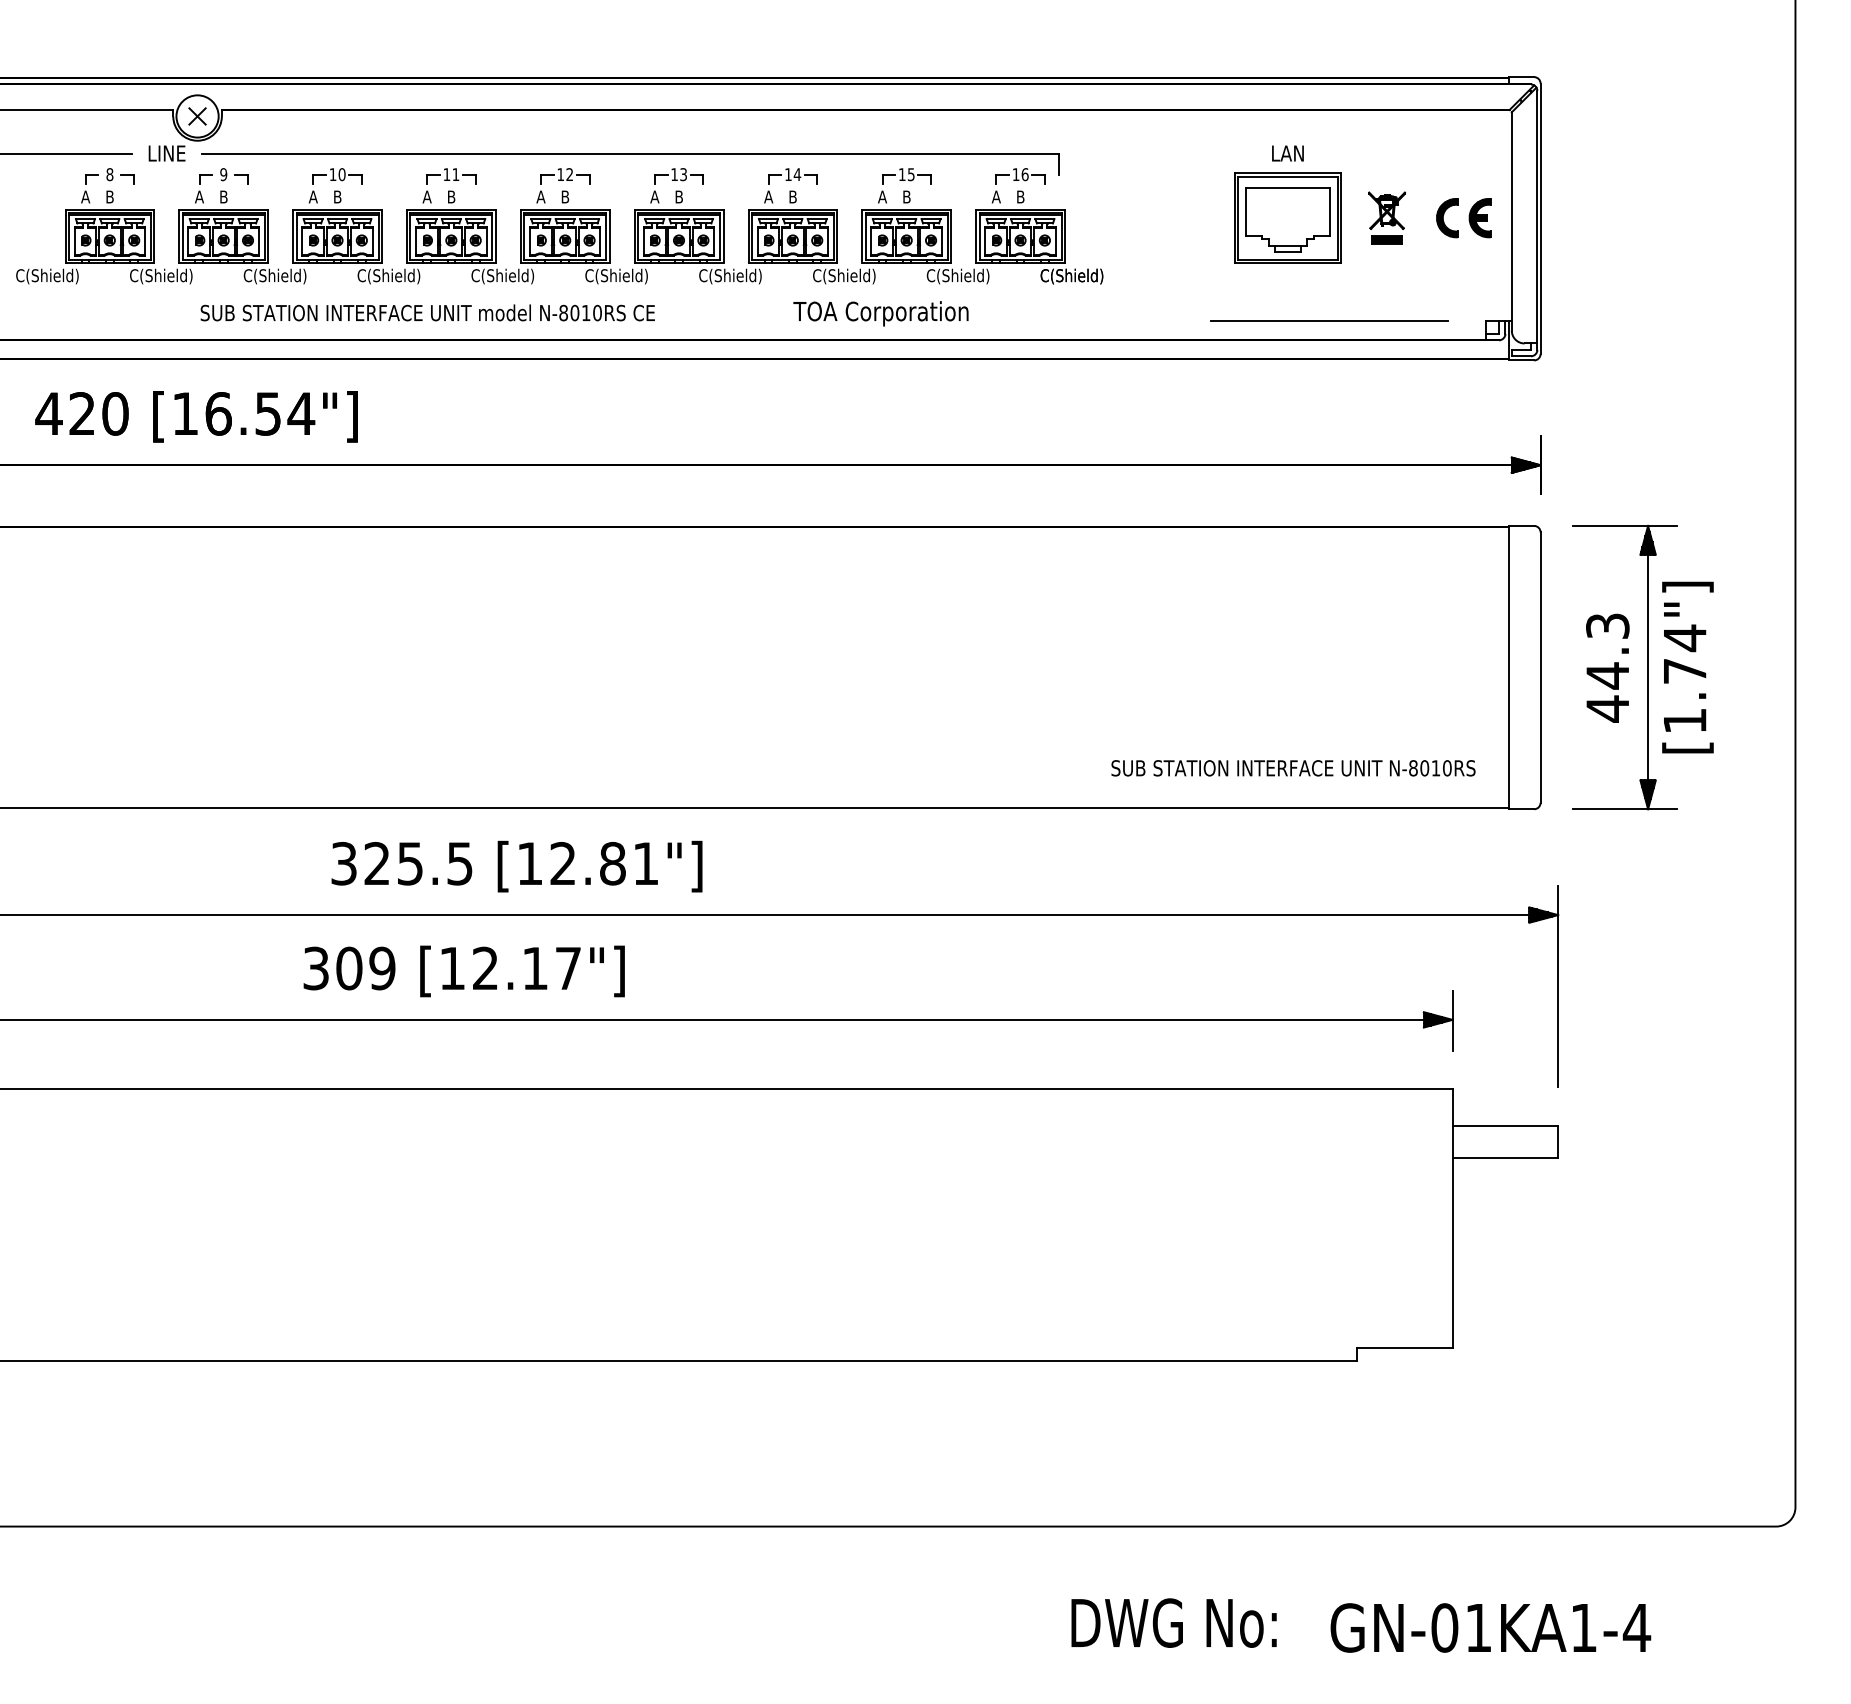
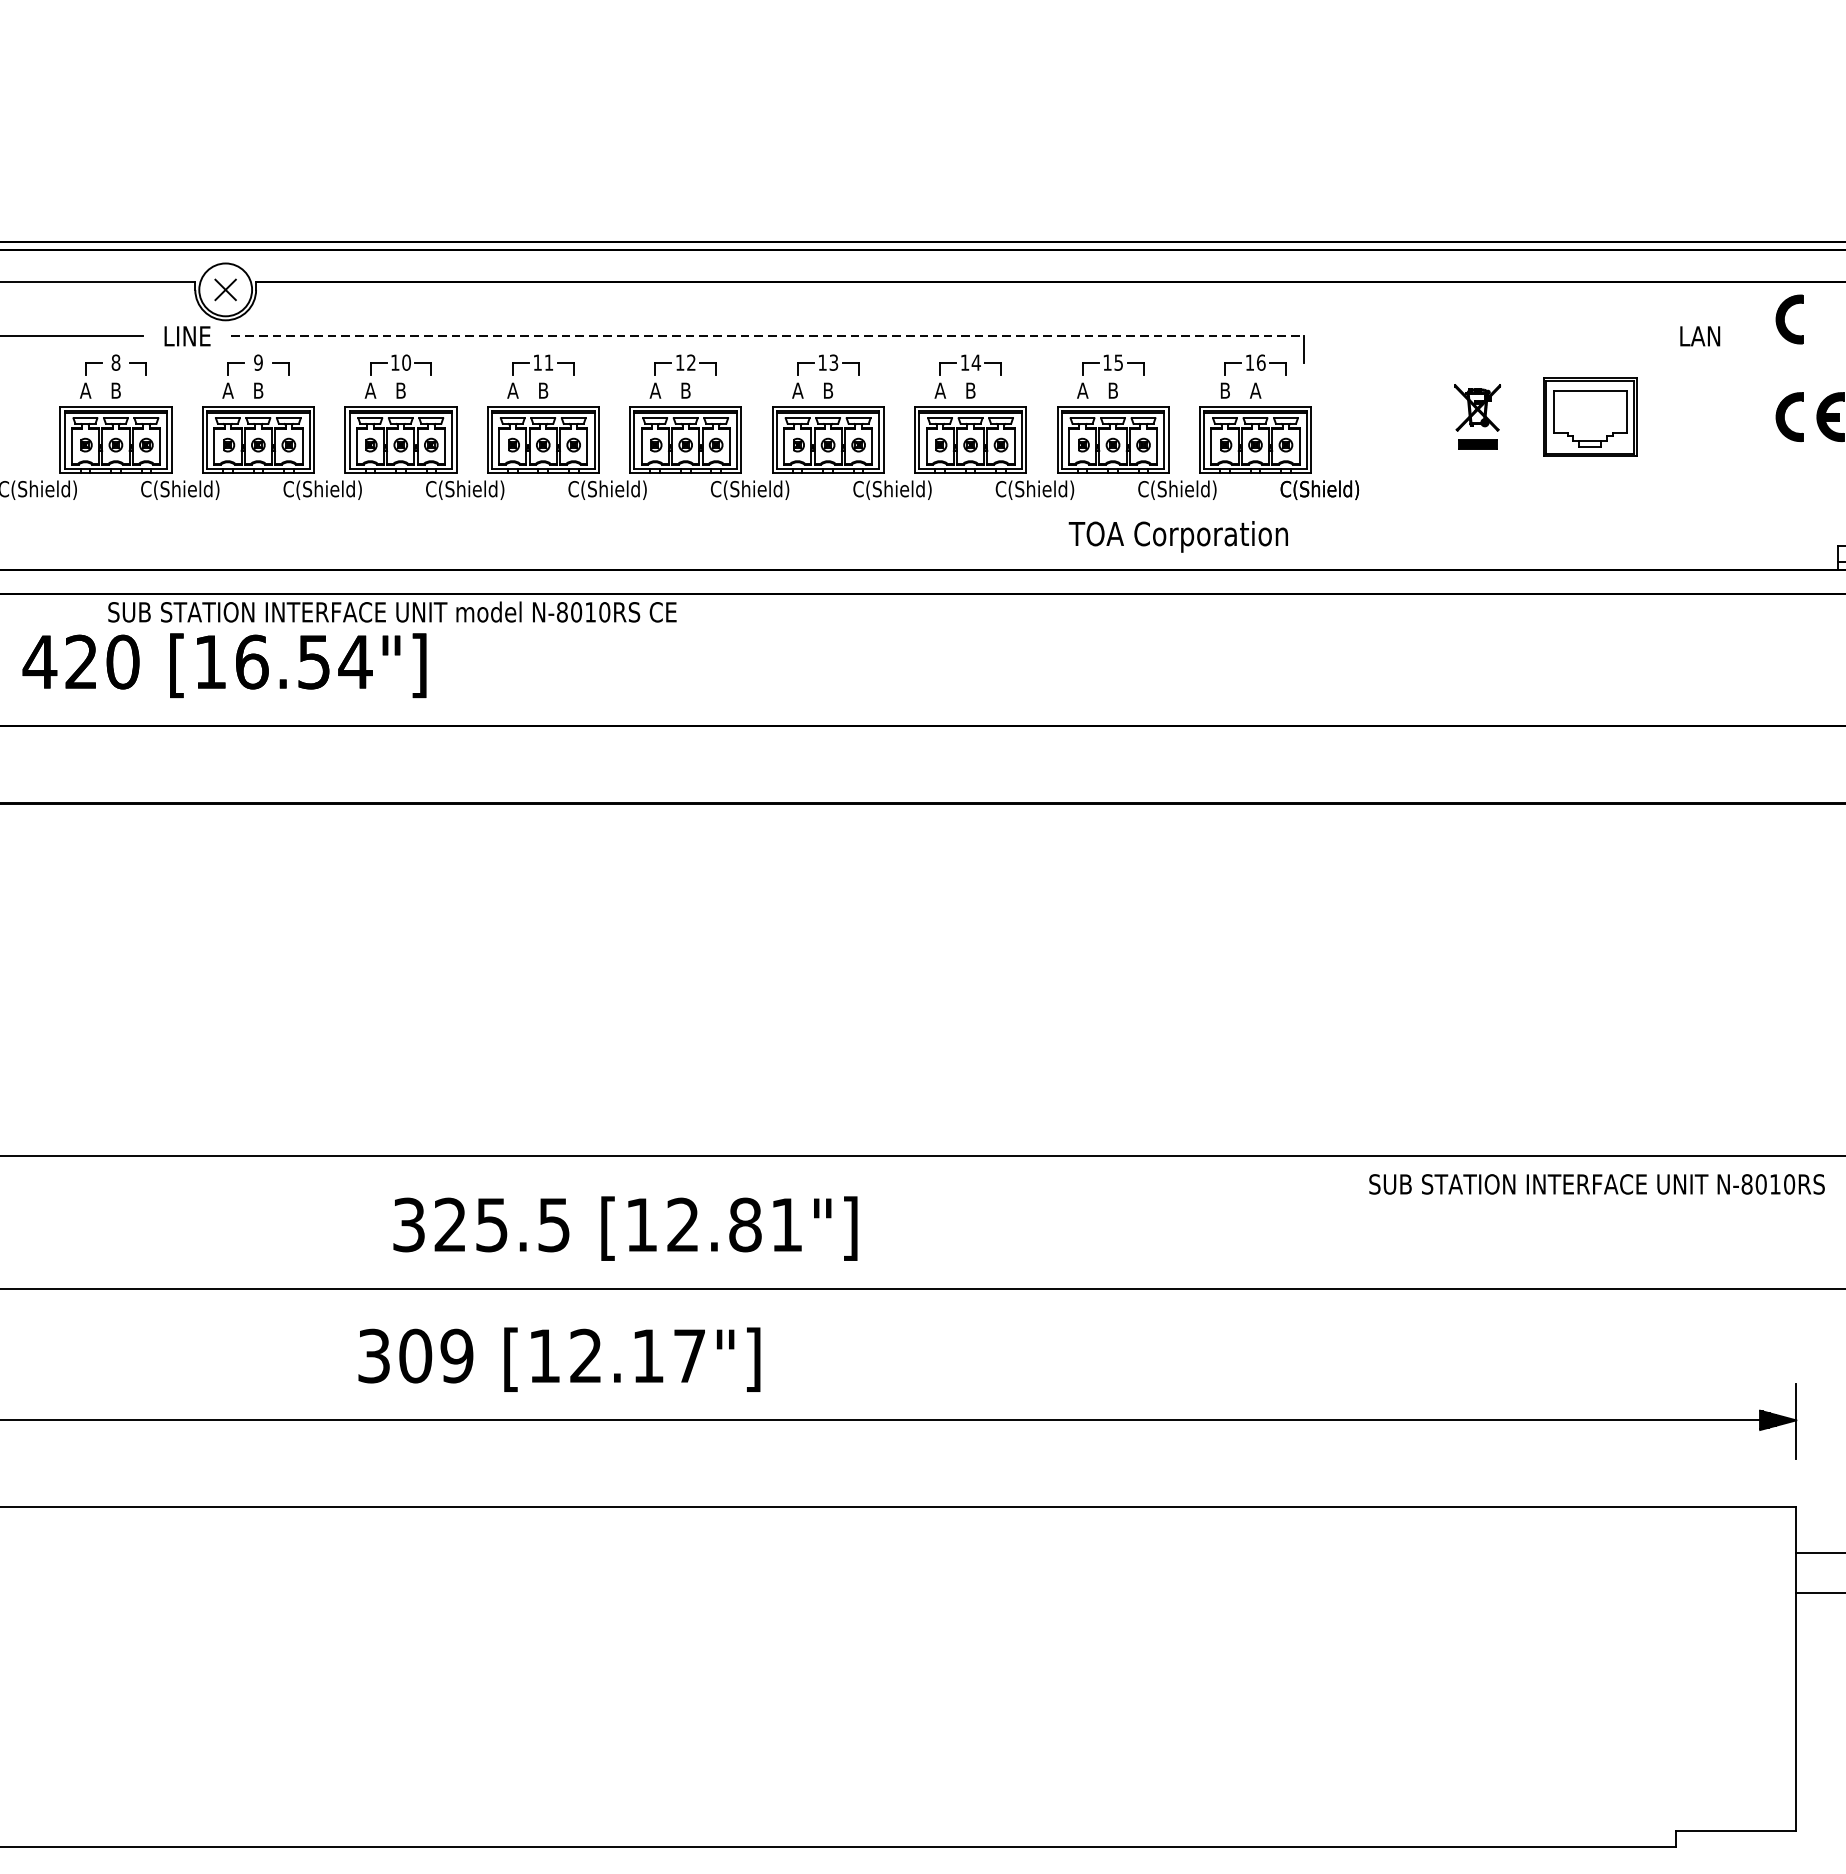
part: (1447, 140) -> (1789, 319), added
line: (631, 153) -> (768, 336), solid -> dashed
text: (1287, 153) -> (1699, 336), moved
text: (995, 196) -> (1224, 390), A -> B
text: (1020, 196) -> (1255, 390), B -> A
part: (1287, 217) -> (1589, 416), size x0.7
part: (1386, 217) -> (1476, 416), moved
text: (427, 312) -> (392, 611), moved
text: (880, 313) -> (1177, 536), moved
line: (1329, 320) -> (1642, 545), removed
text: (1293, 768) -> (1597, 1184), moved

